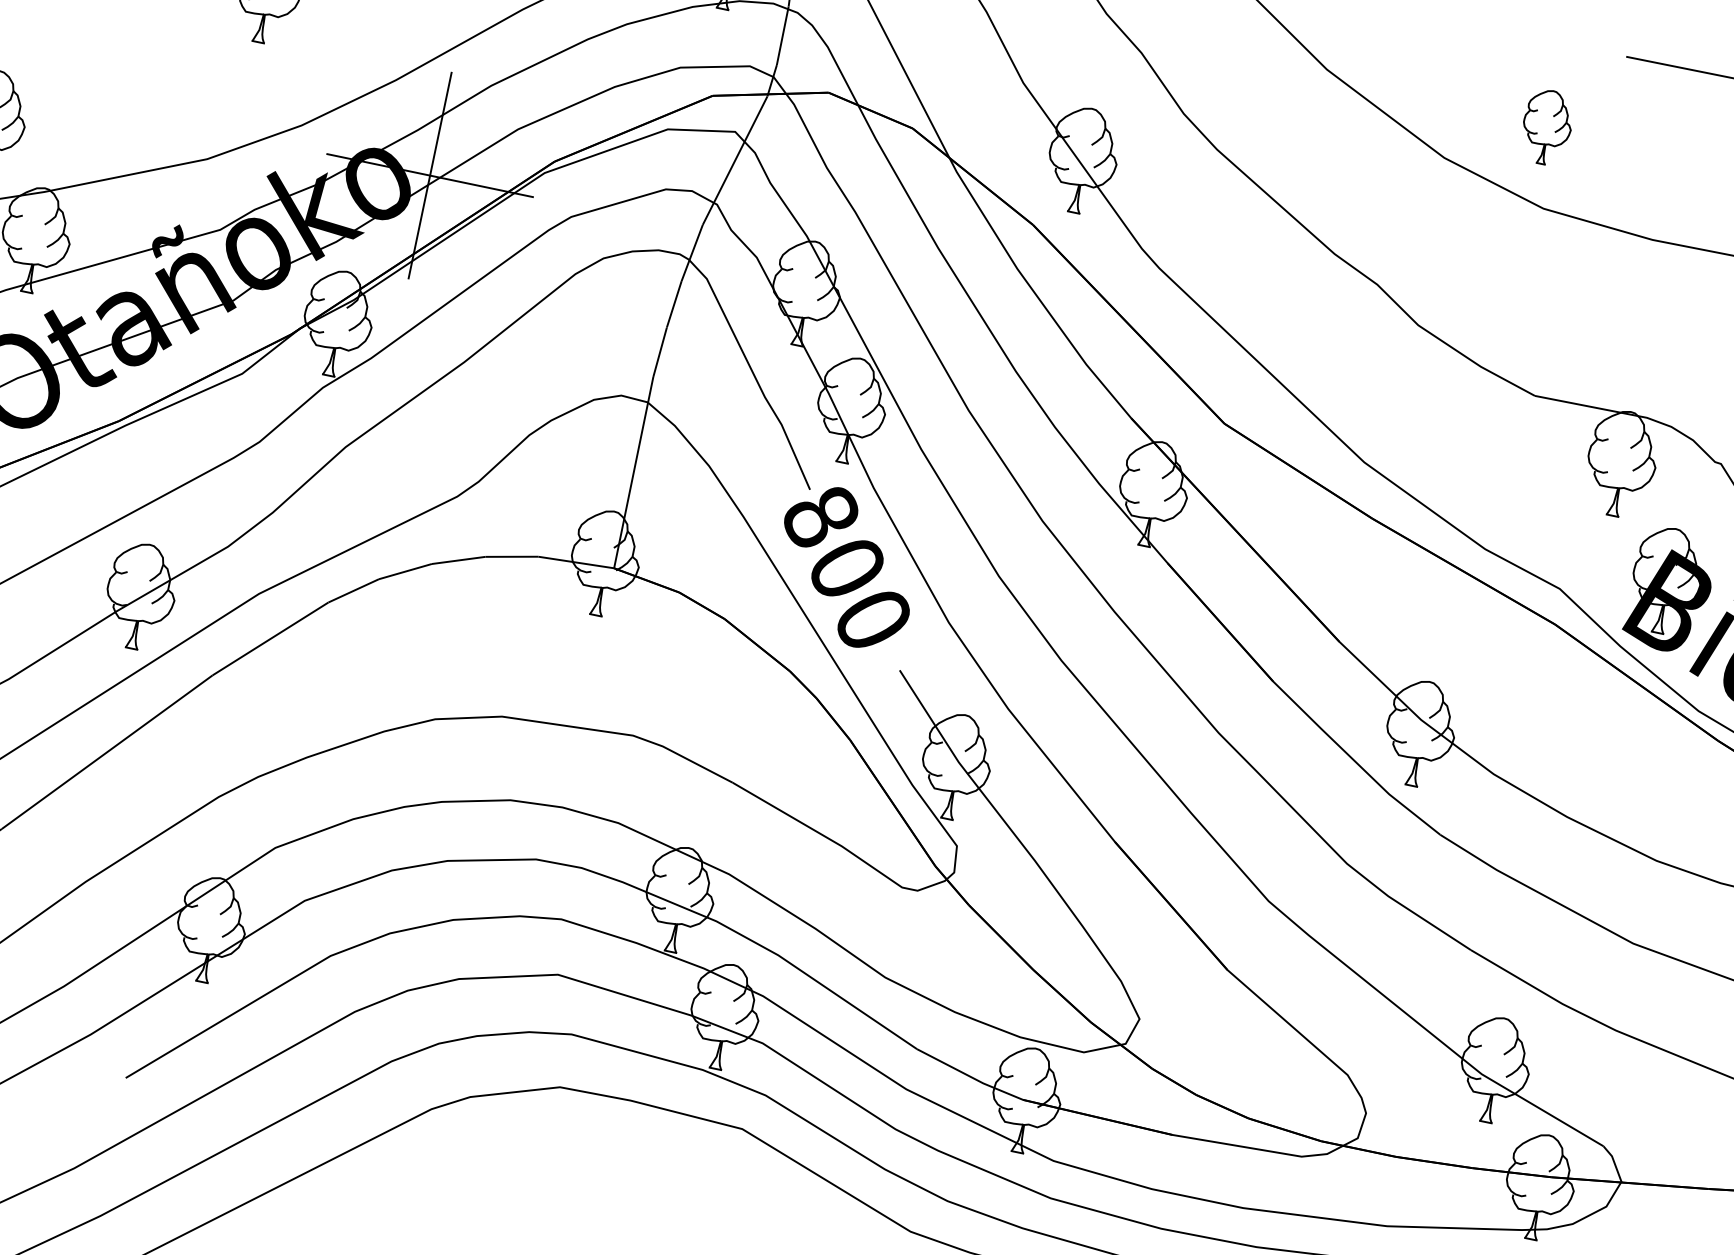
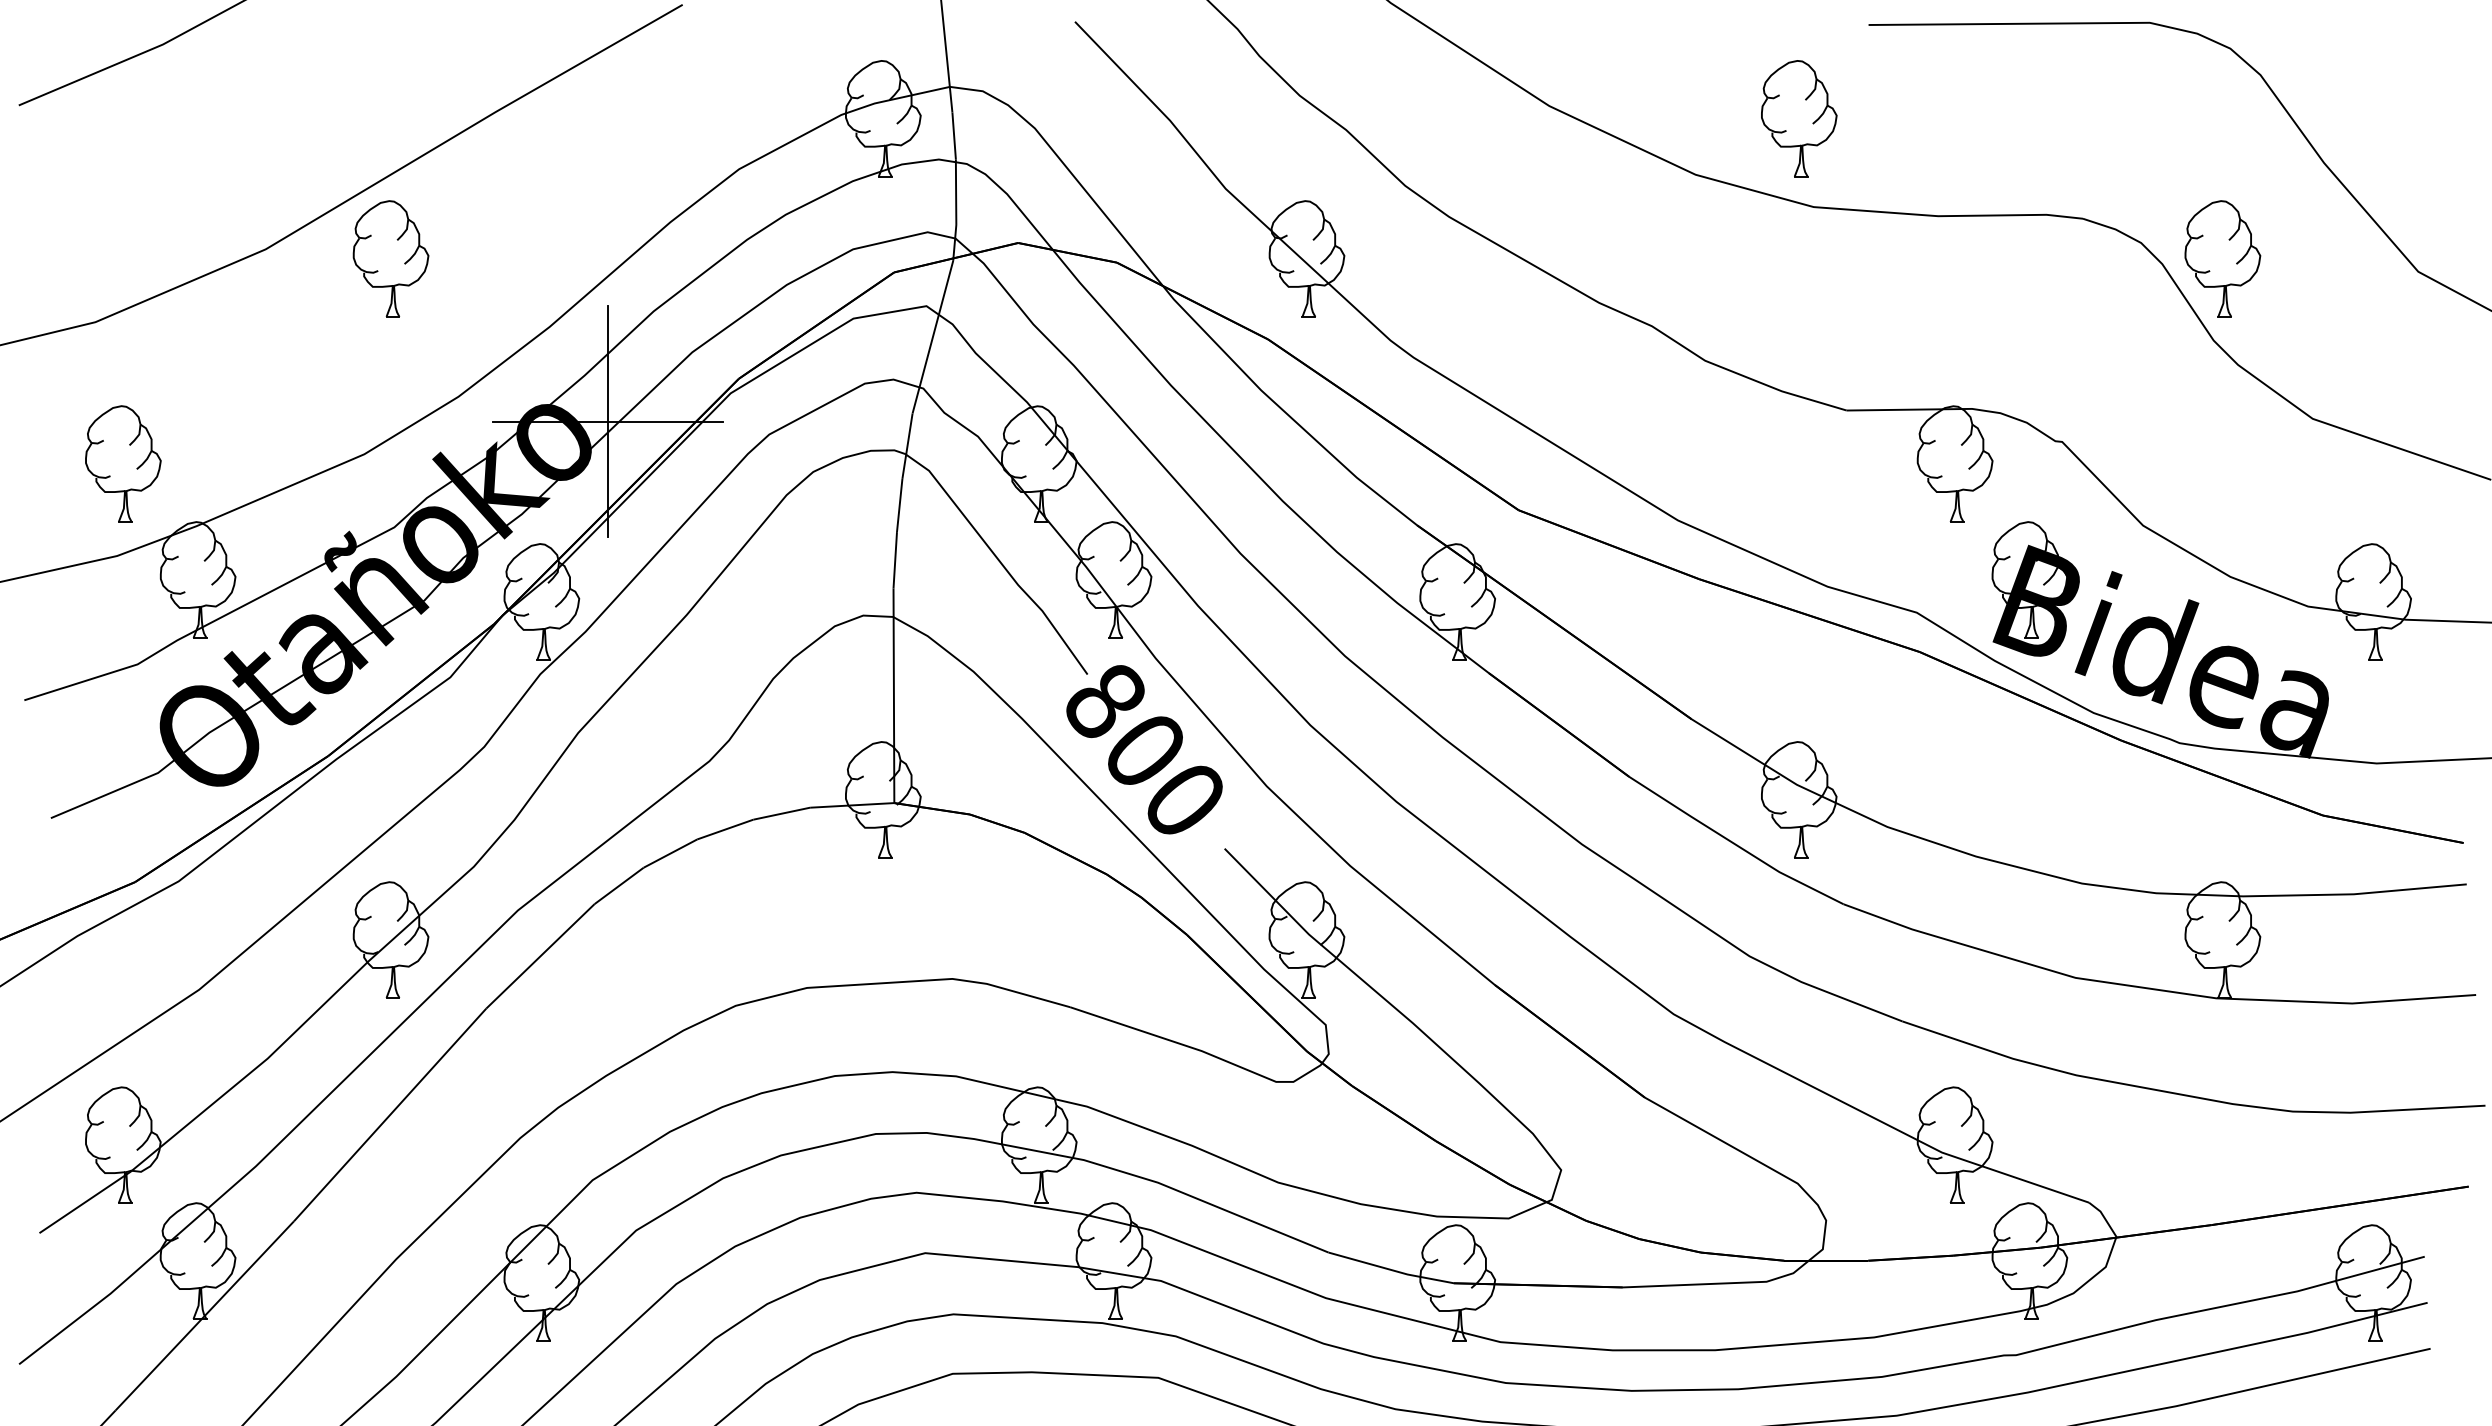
part: (1547, 127) -> (1799, 118), size x1.43

